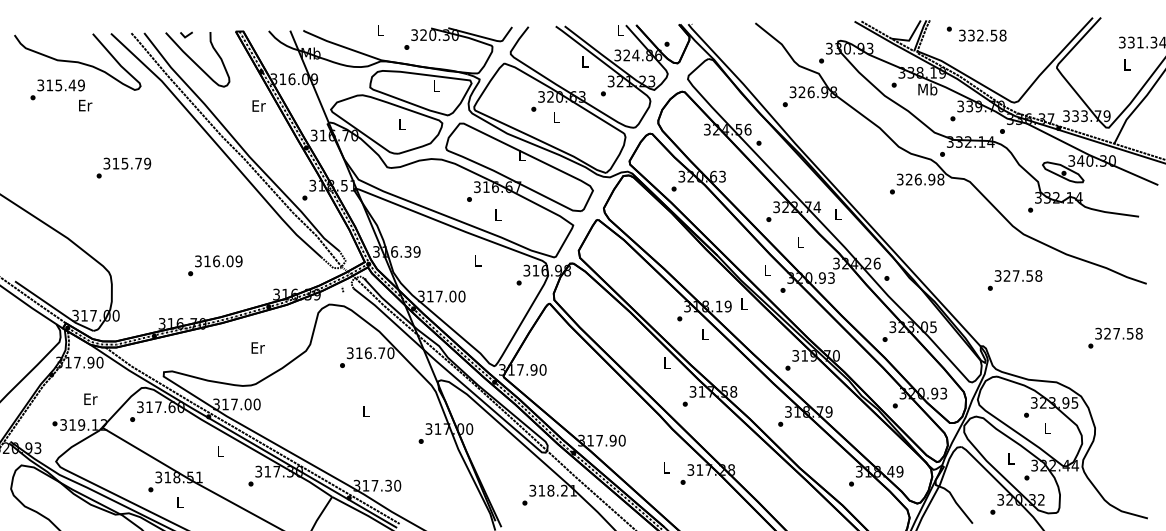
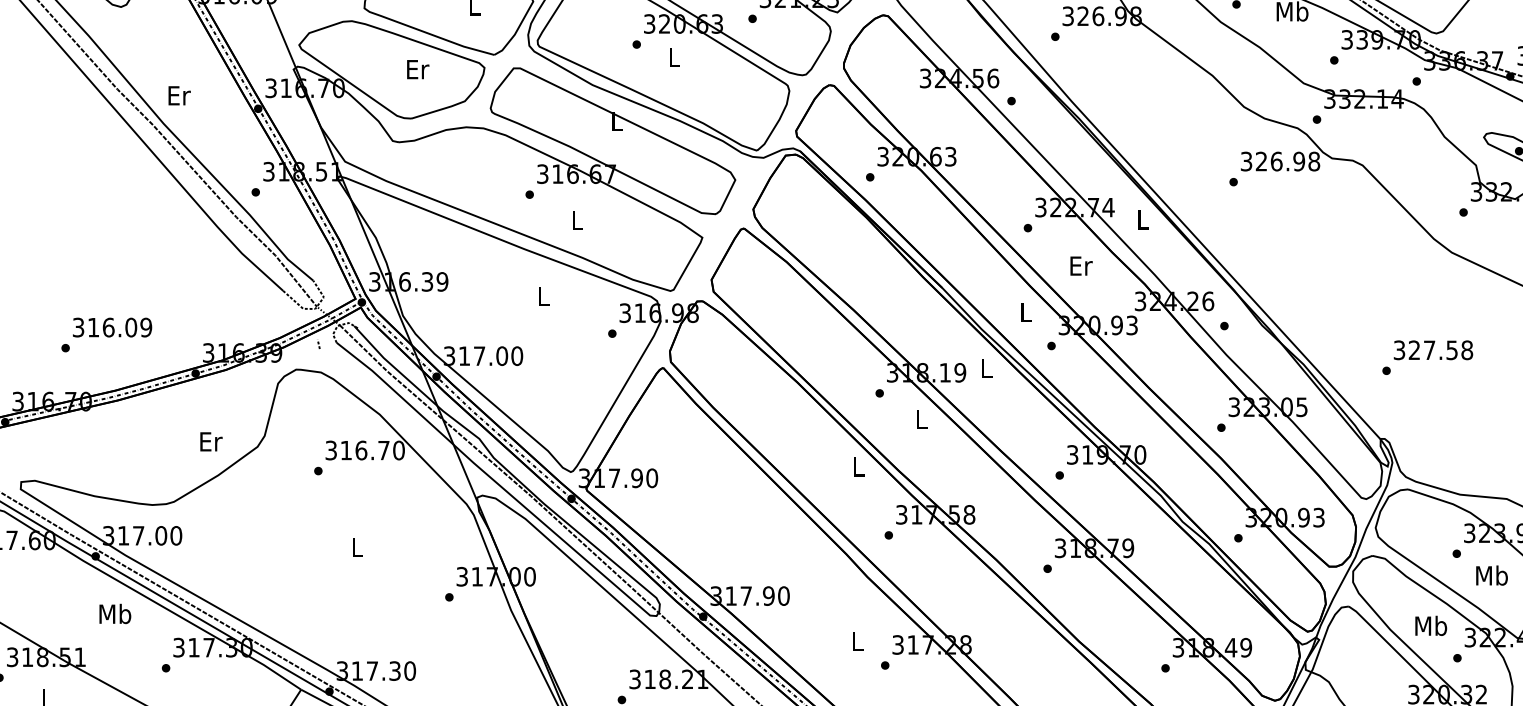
text: (258, 105) -> (178, 94), moved
text: (402, 124) -> (418, 69), L -> Er
text: (800, 242) -> (1080, 266), L -> Er
text: (215, 265) -> (106, 334), moved
text: (1014, 280) -> (1426, 357), moved
text: (257, 347) -> (210, 440), moved
text: (1047, 428) -> (1491, 575), L -> Mb
text: (220, 451) -> (115, 614), L -> Mb
text: (1010, 458) -> (1430, 625), L -> Mb

